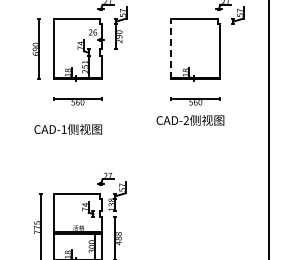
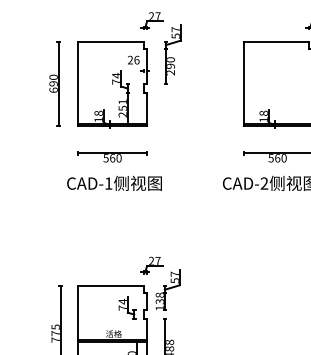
line: (171, 48) -> (243, 82), dashed -> solid
text: (68, 129) -> (114, 183), moved

